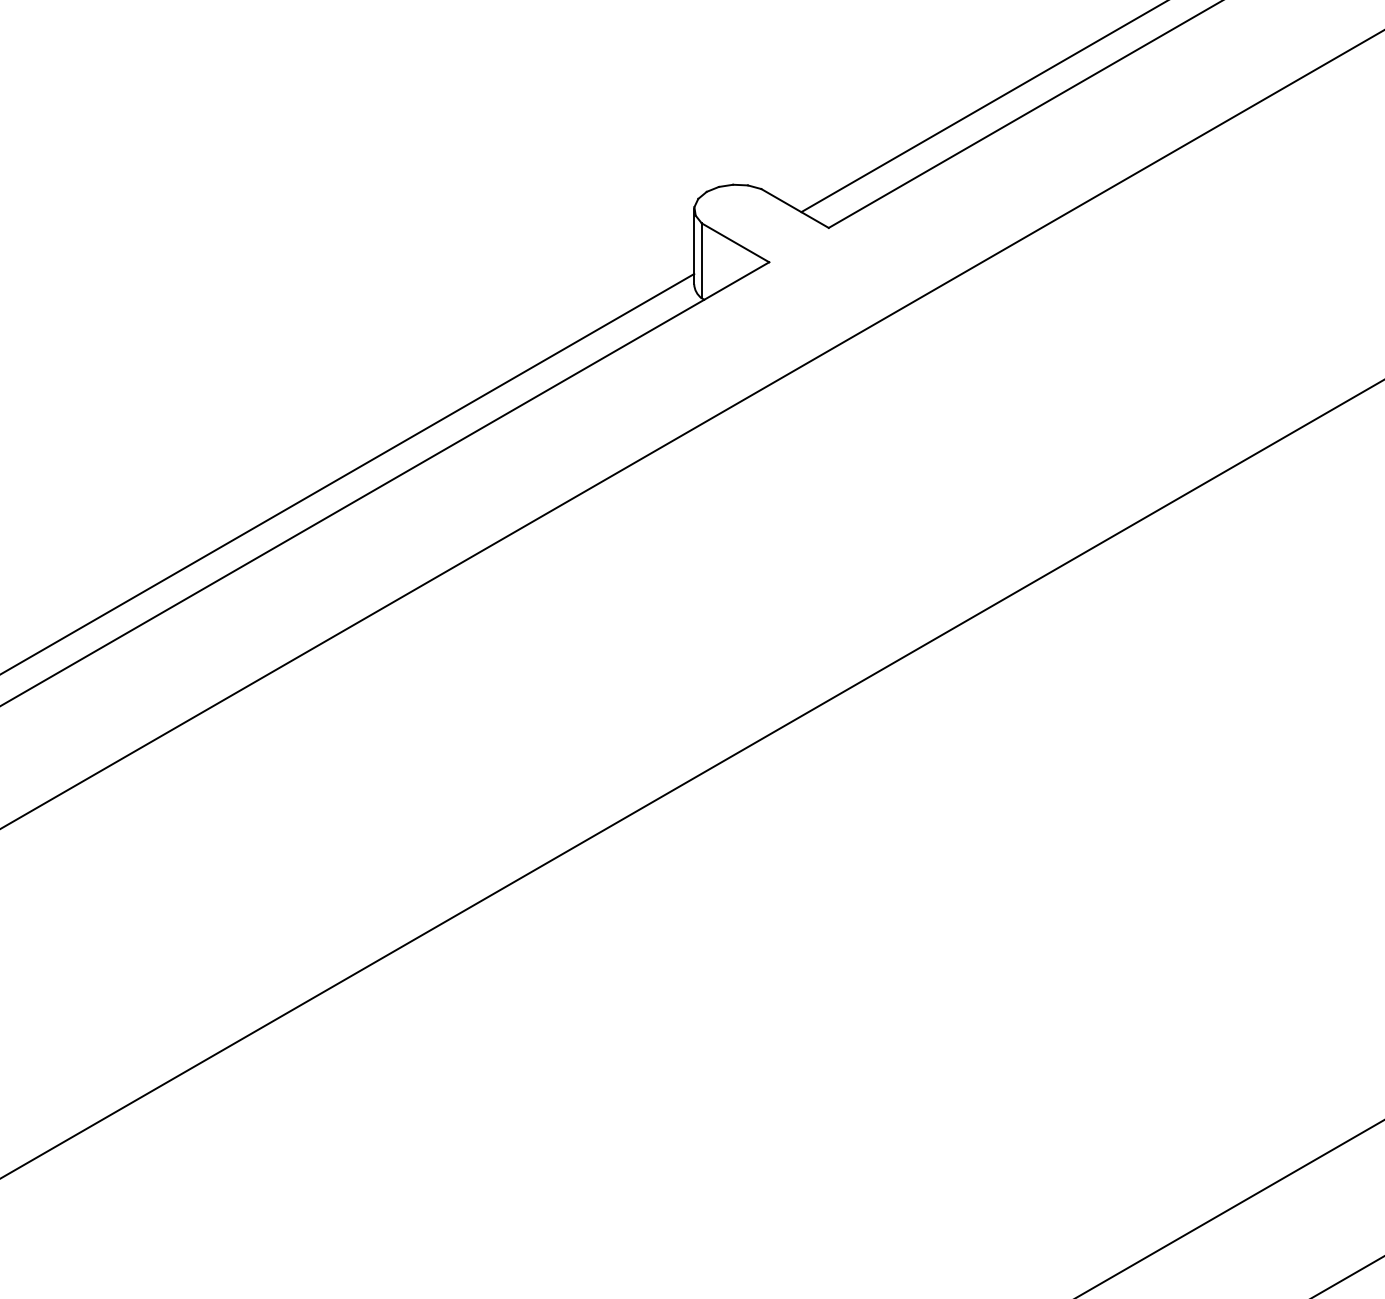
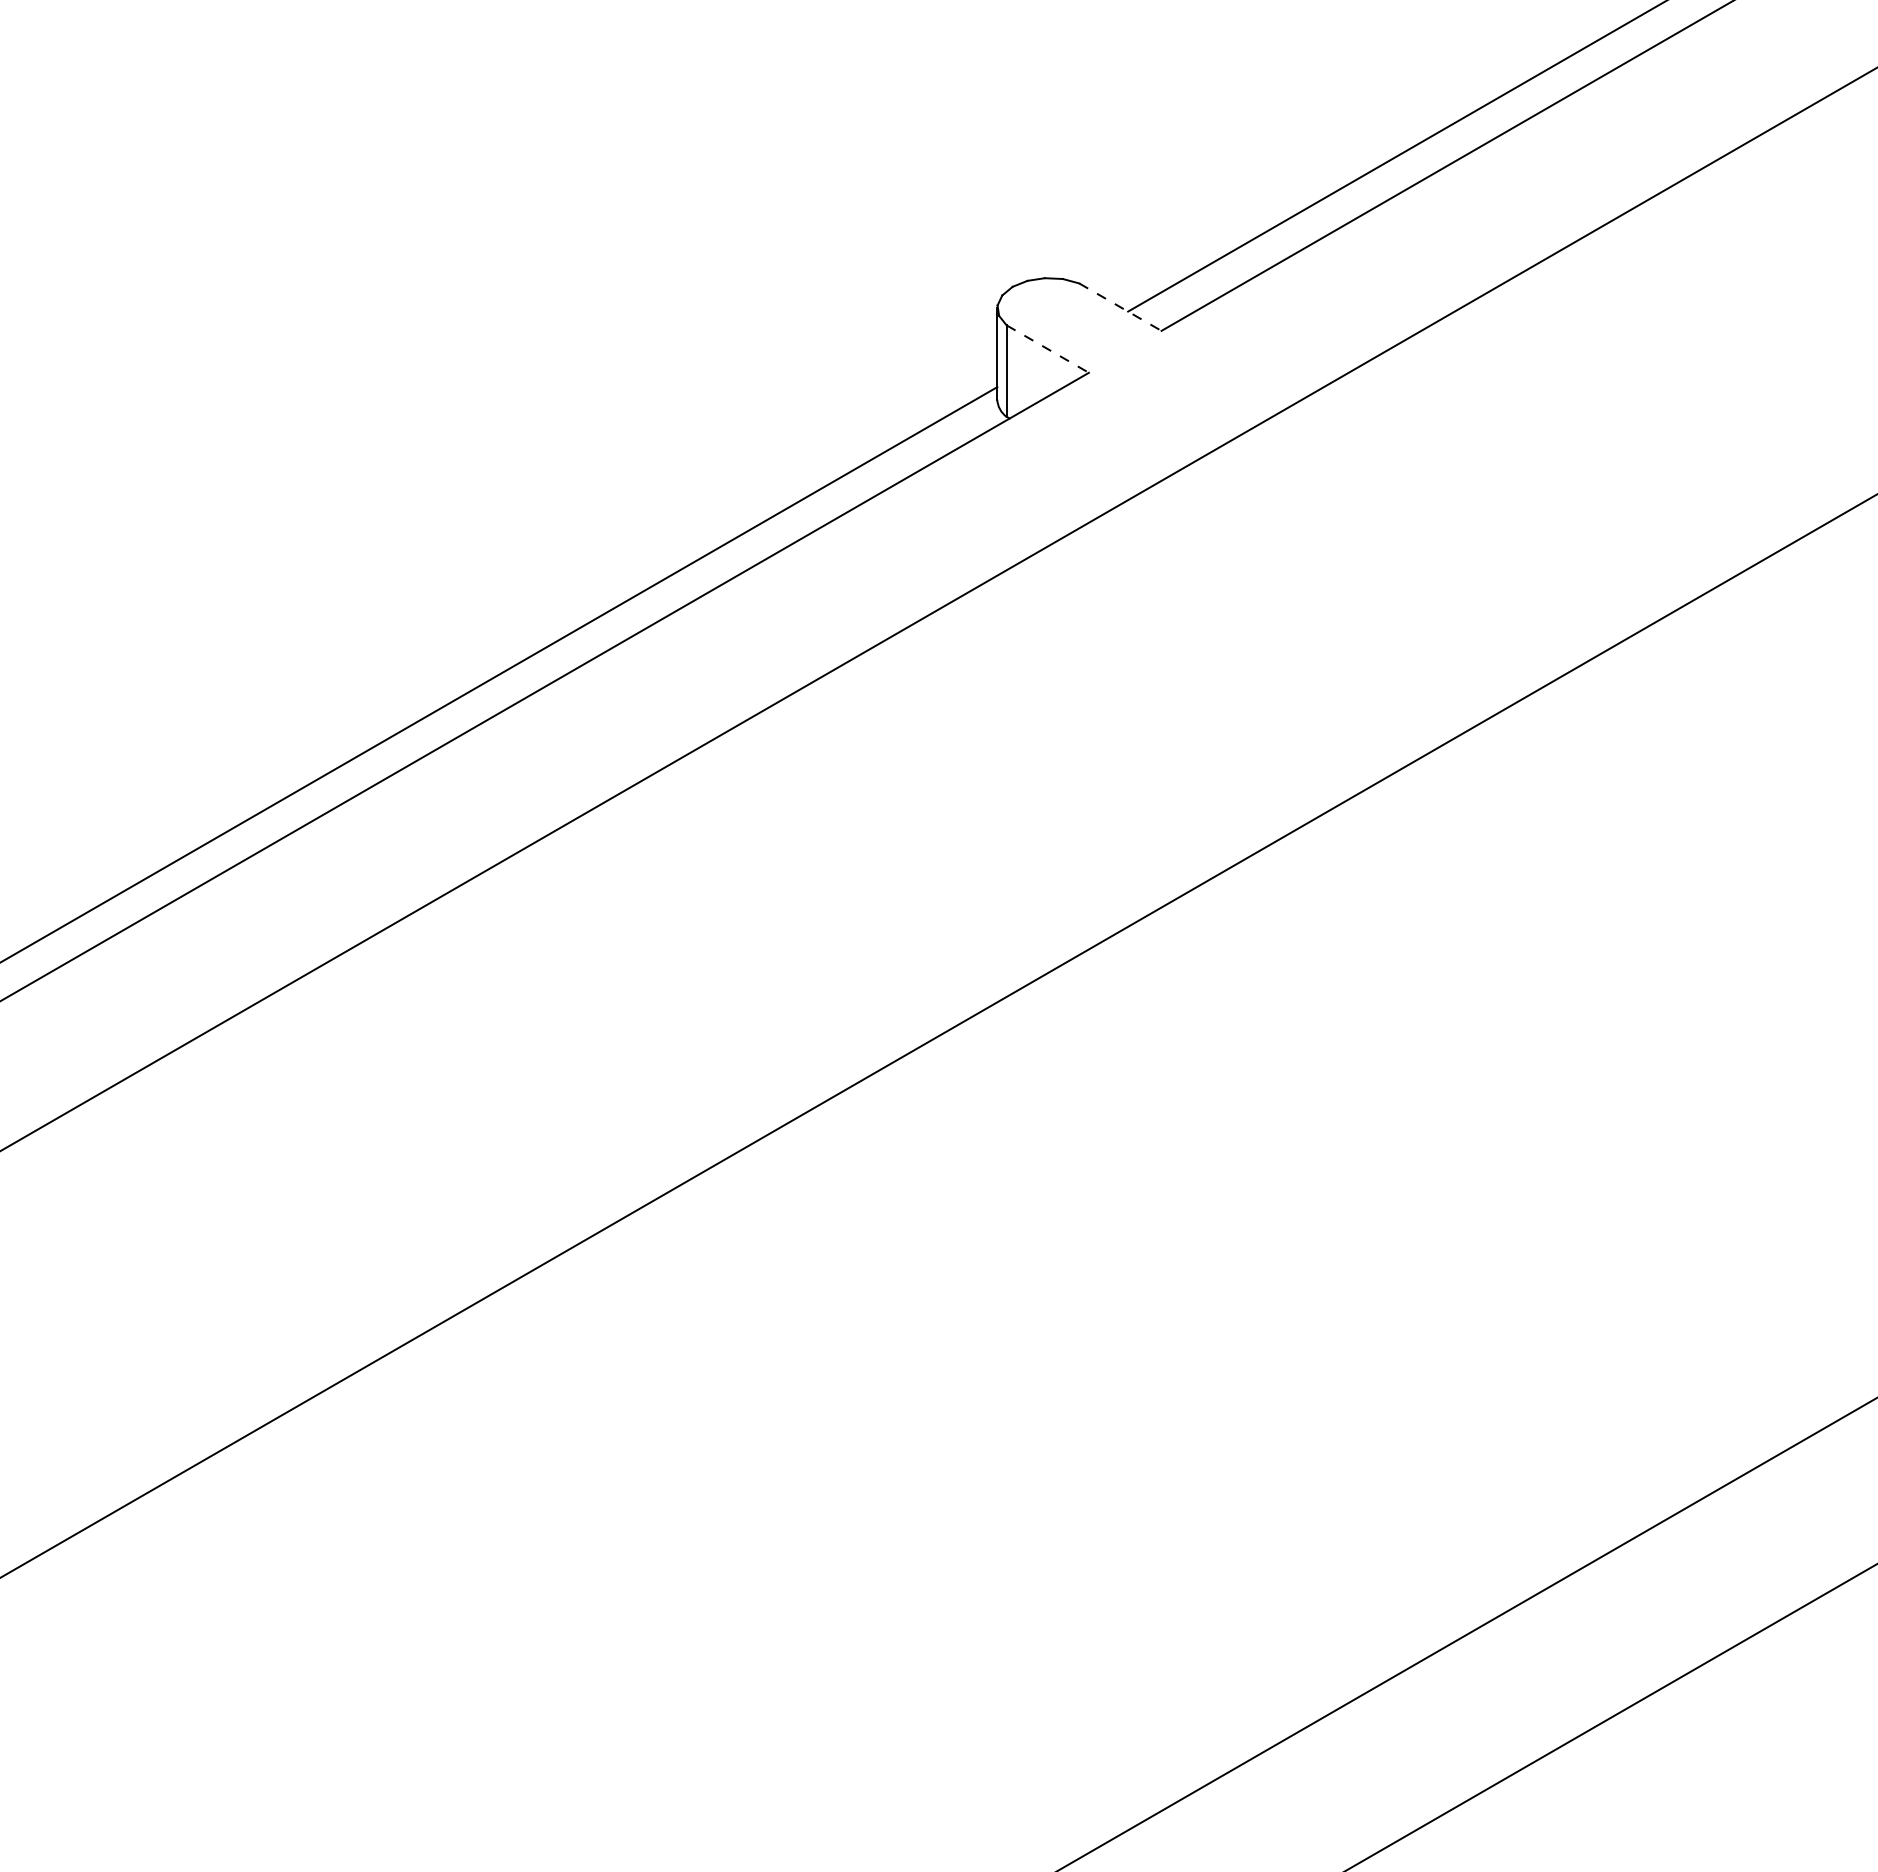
line: (795, 208) -> (1120, 307), solid -> dashed
line: (736, 243) -> (1048, 349), solid -> dashed

